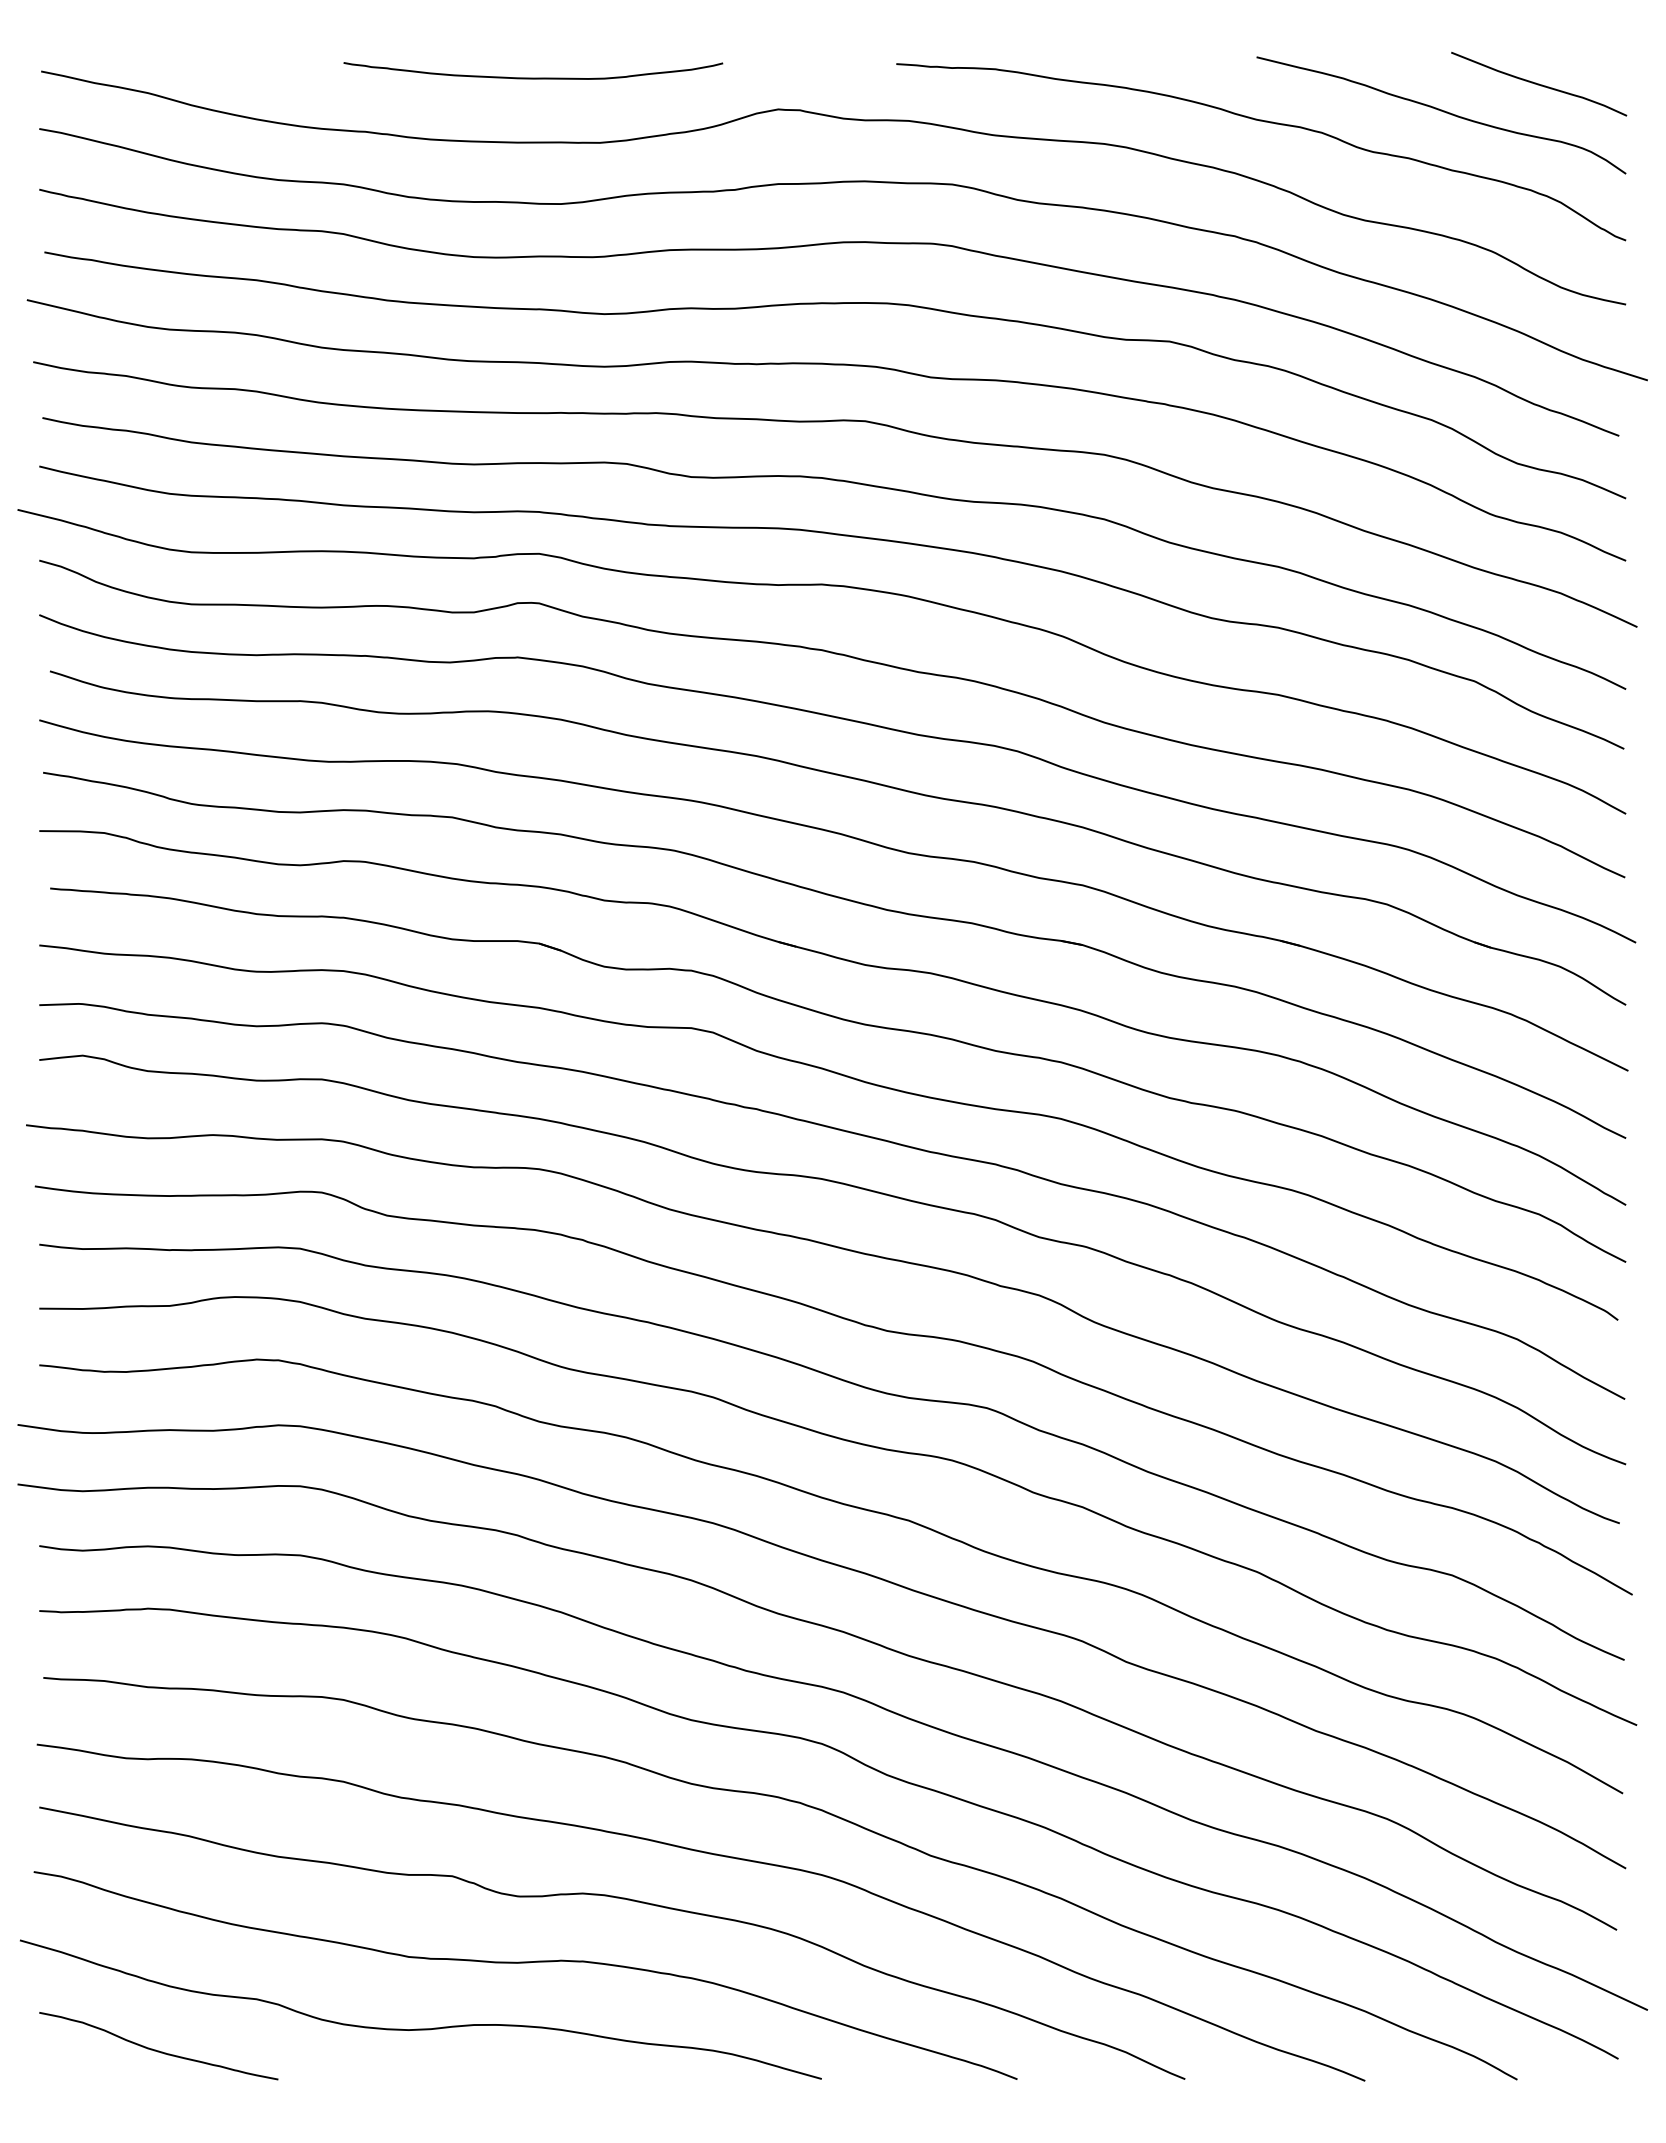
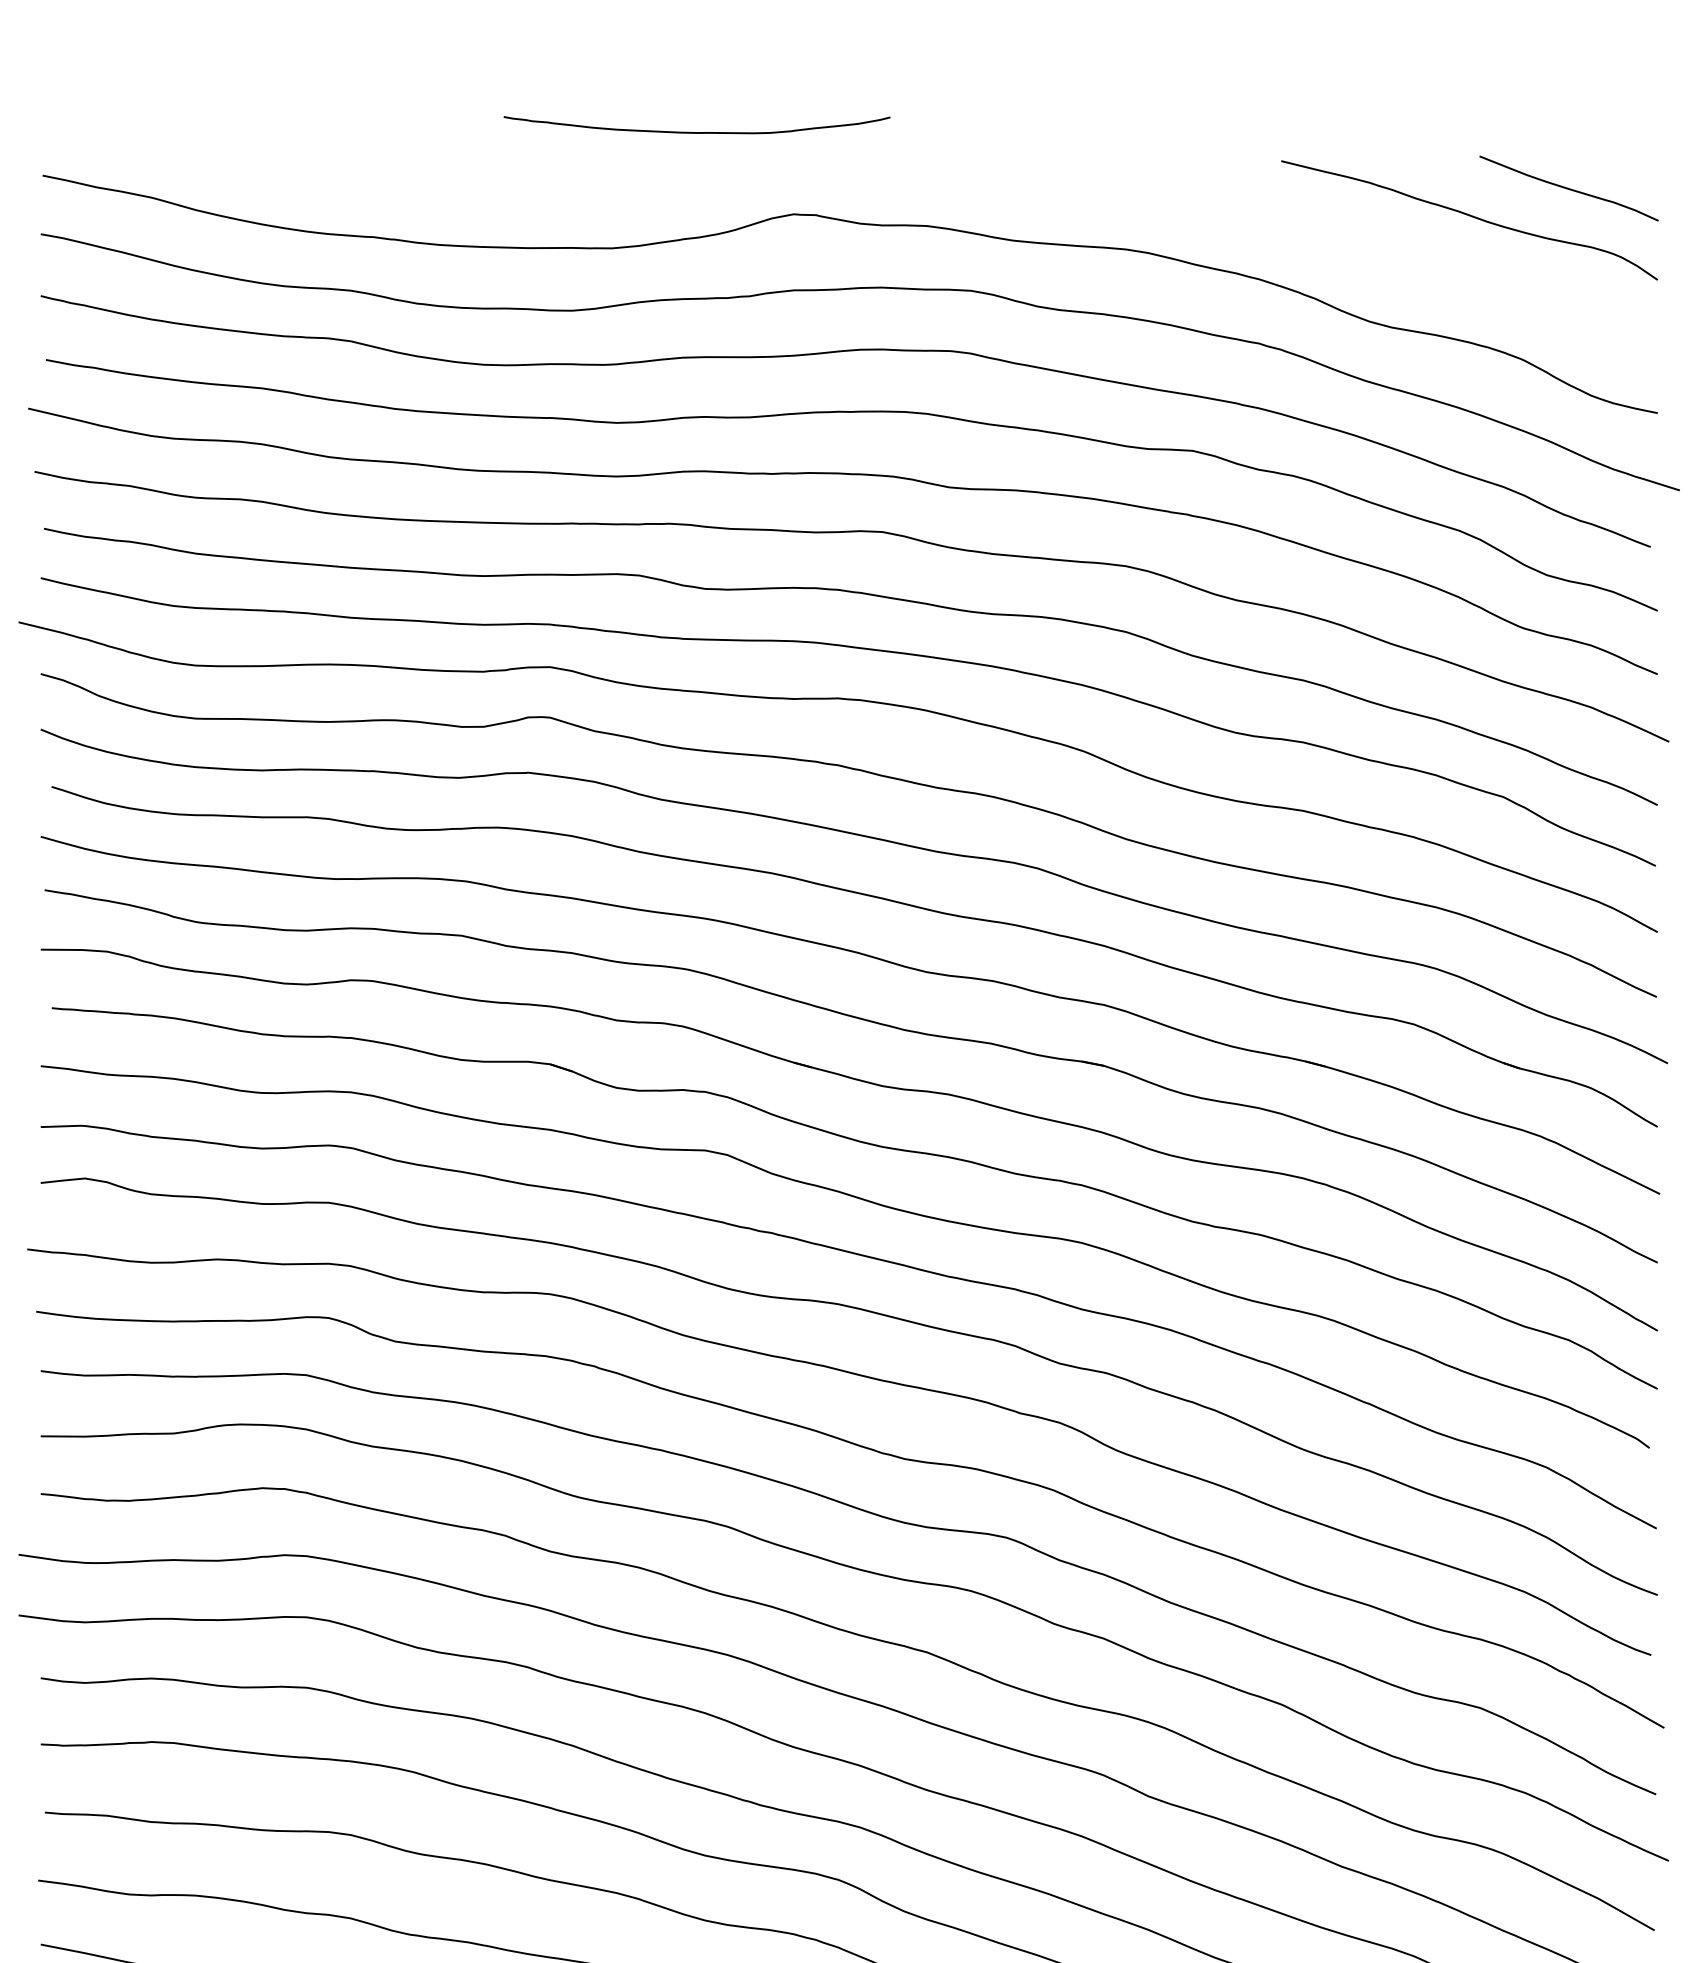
curve: (533, 77) -> (697, 131), moved
curve: (1264, 122) -> (1289, 227), removed

